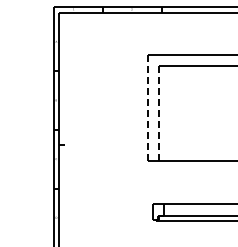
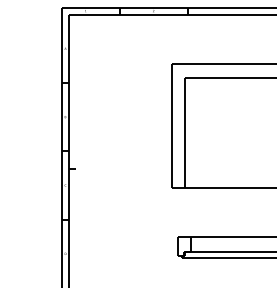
line: (147, 108) -> (171, 126), dashed -> solid
line: (158, 113) -> (184, 132), dashed -> solid

